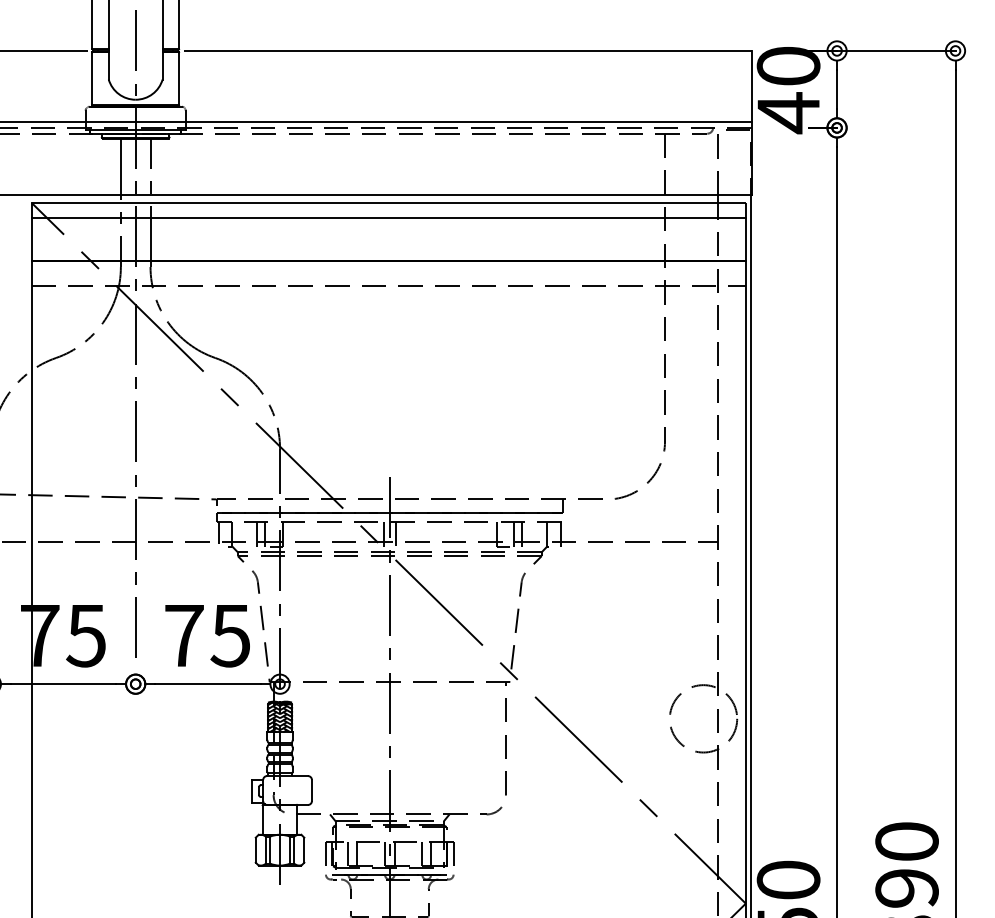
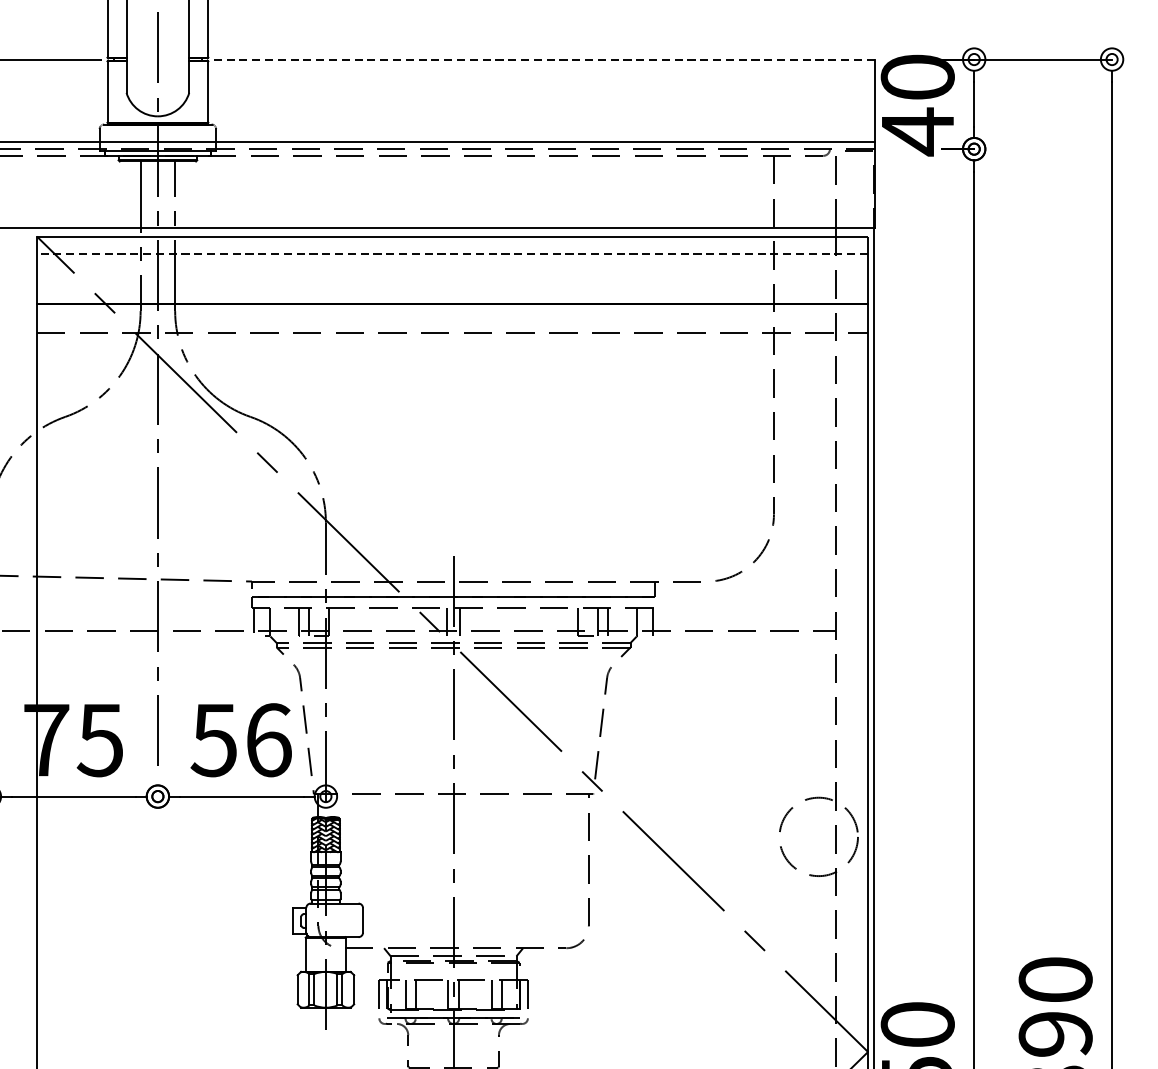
line: (467, 50) -> (544, 59), solid -> dashed
line: (388, 218) -> (452, 254), solid -> dashed
text: (206, 635) -> (240, 739), 75 -> 56

